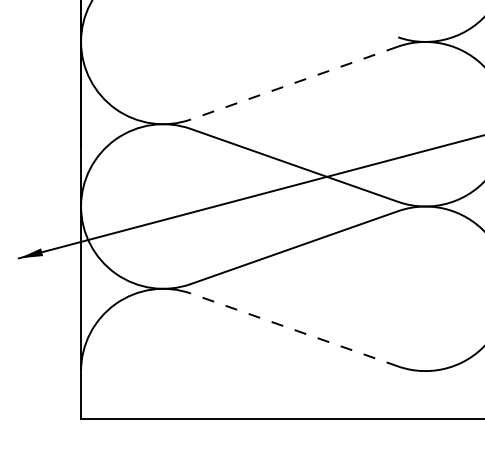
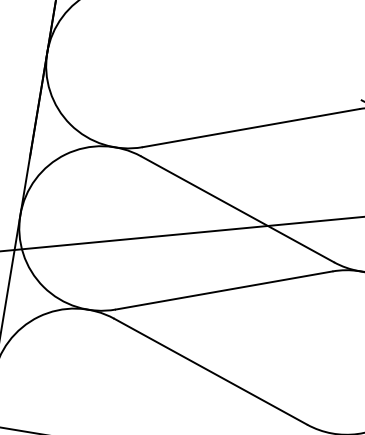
line: (294, 83) -> (251, 128), dashed -> solid
line: (294, 329) -> (210, 371), dashed -> solid

